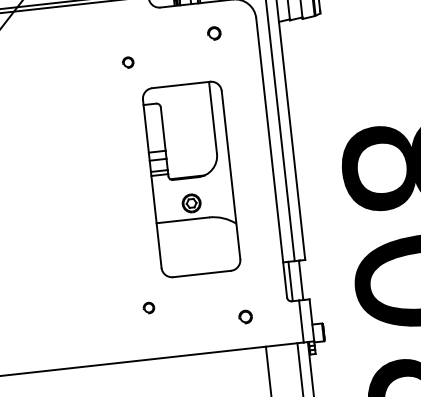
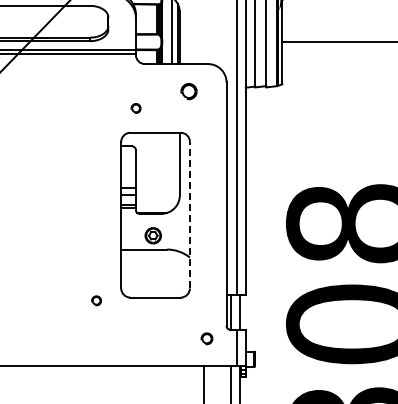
part: (213, 33) -> (188, 91), size x1.4
part: (127, 62) -> (135, 108), moved
line: (230, 174) -> (189, 214), solid -> dashed
part: (148, 307) -> (96, 300), moved
part: (245, 316) -> (206, 338), moved

